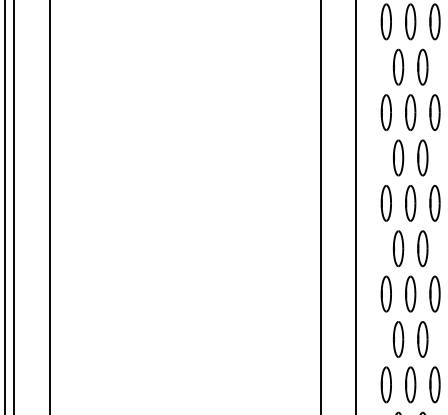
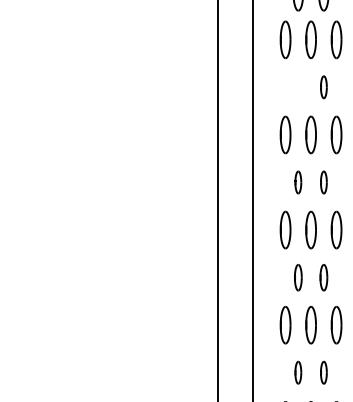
part: (398, 66) -> (298, 86), removed
part: (422, 66) -> (323, 86), size x0.6
part: (398, 157) -> (298, 182), size x0.6
part: (422, 157) -> (323, 182), size x0.6
part: (398, 248) -> (298, 277), size x0.7
part: (422, 248) -> (323, 277), size x0.7
part: (398, 339) -> (298, 372), size x0.6
part: (422, 339) -> (323, 372), size x0.6

